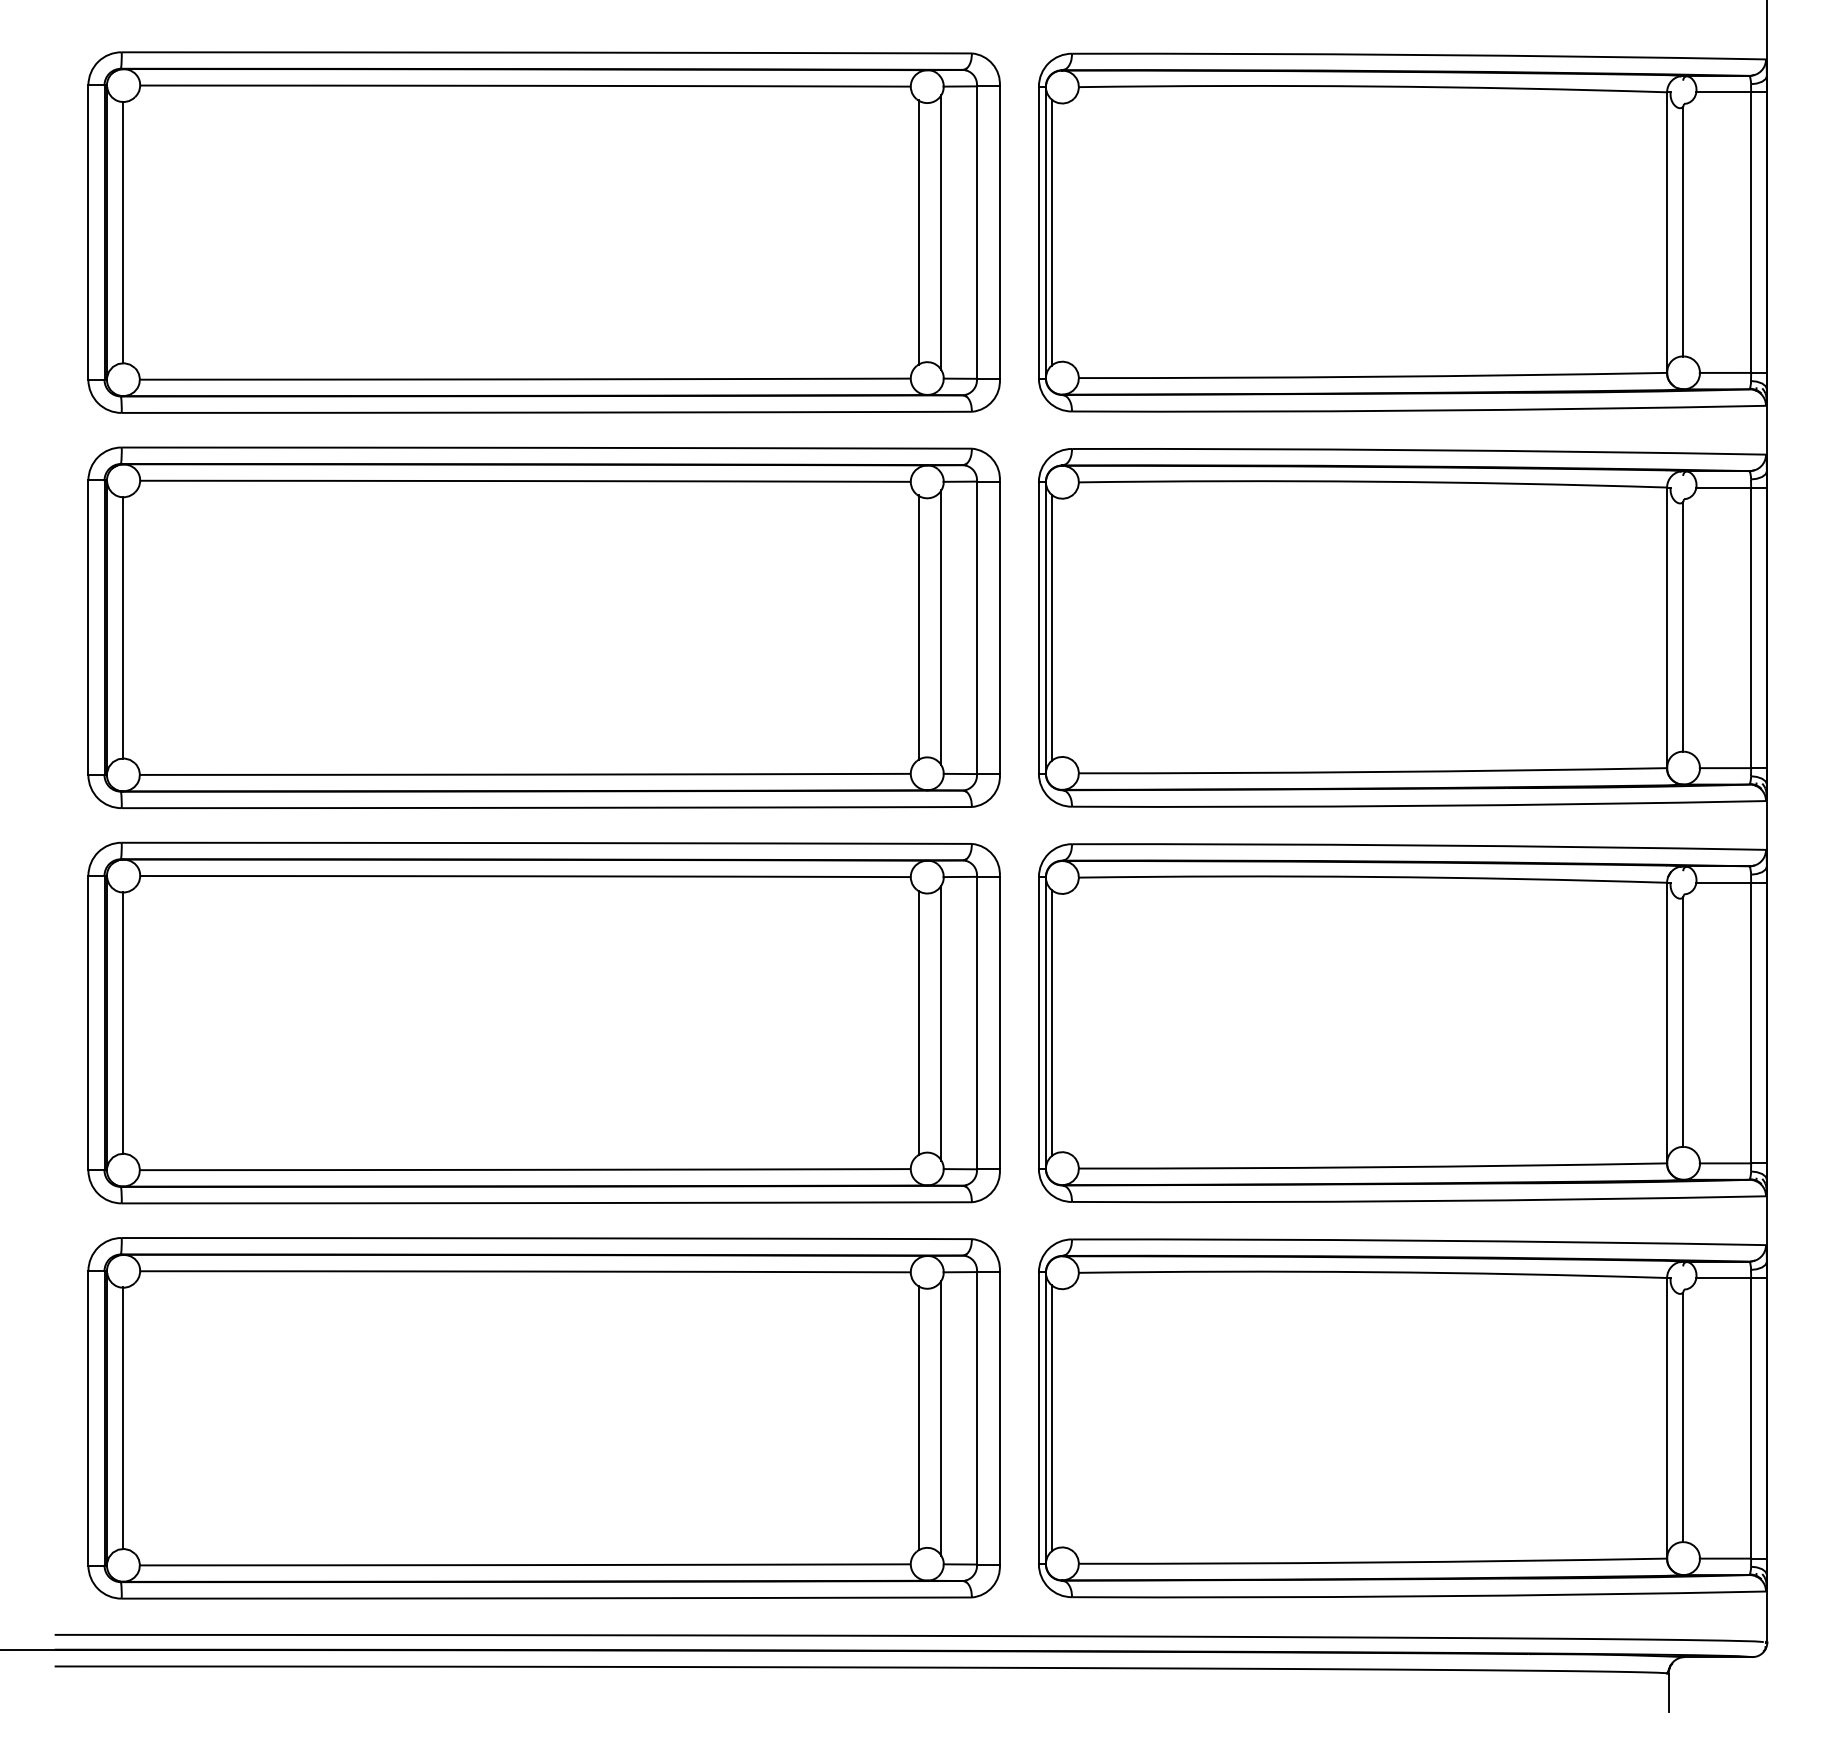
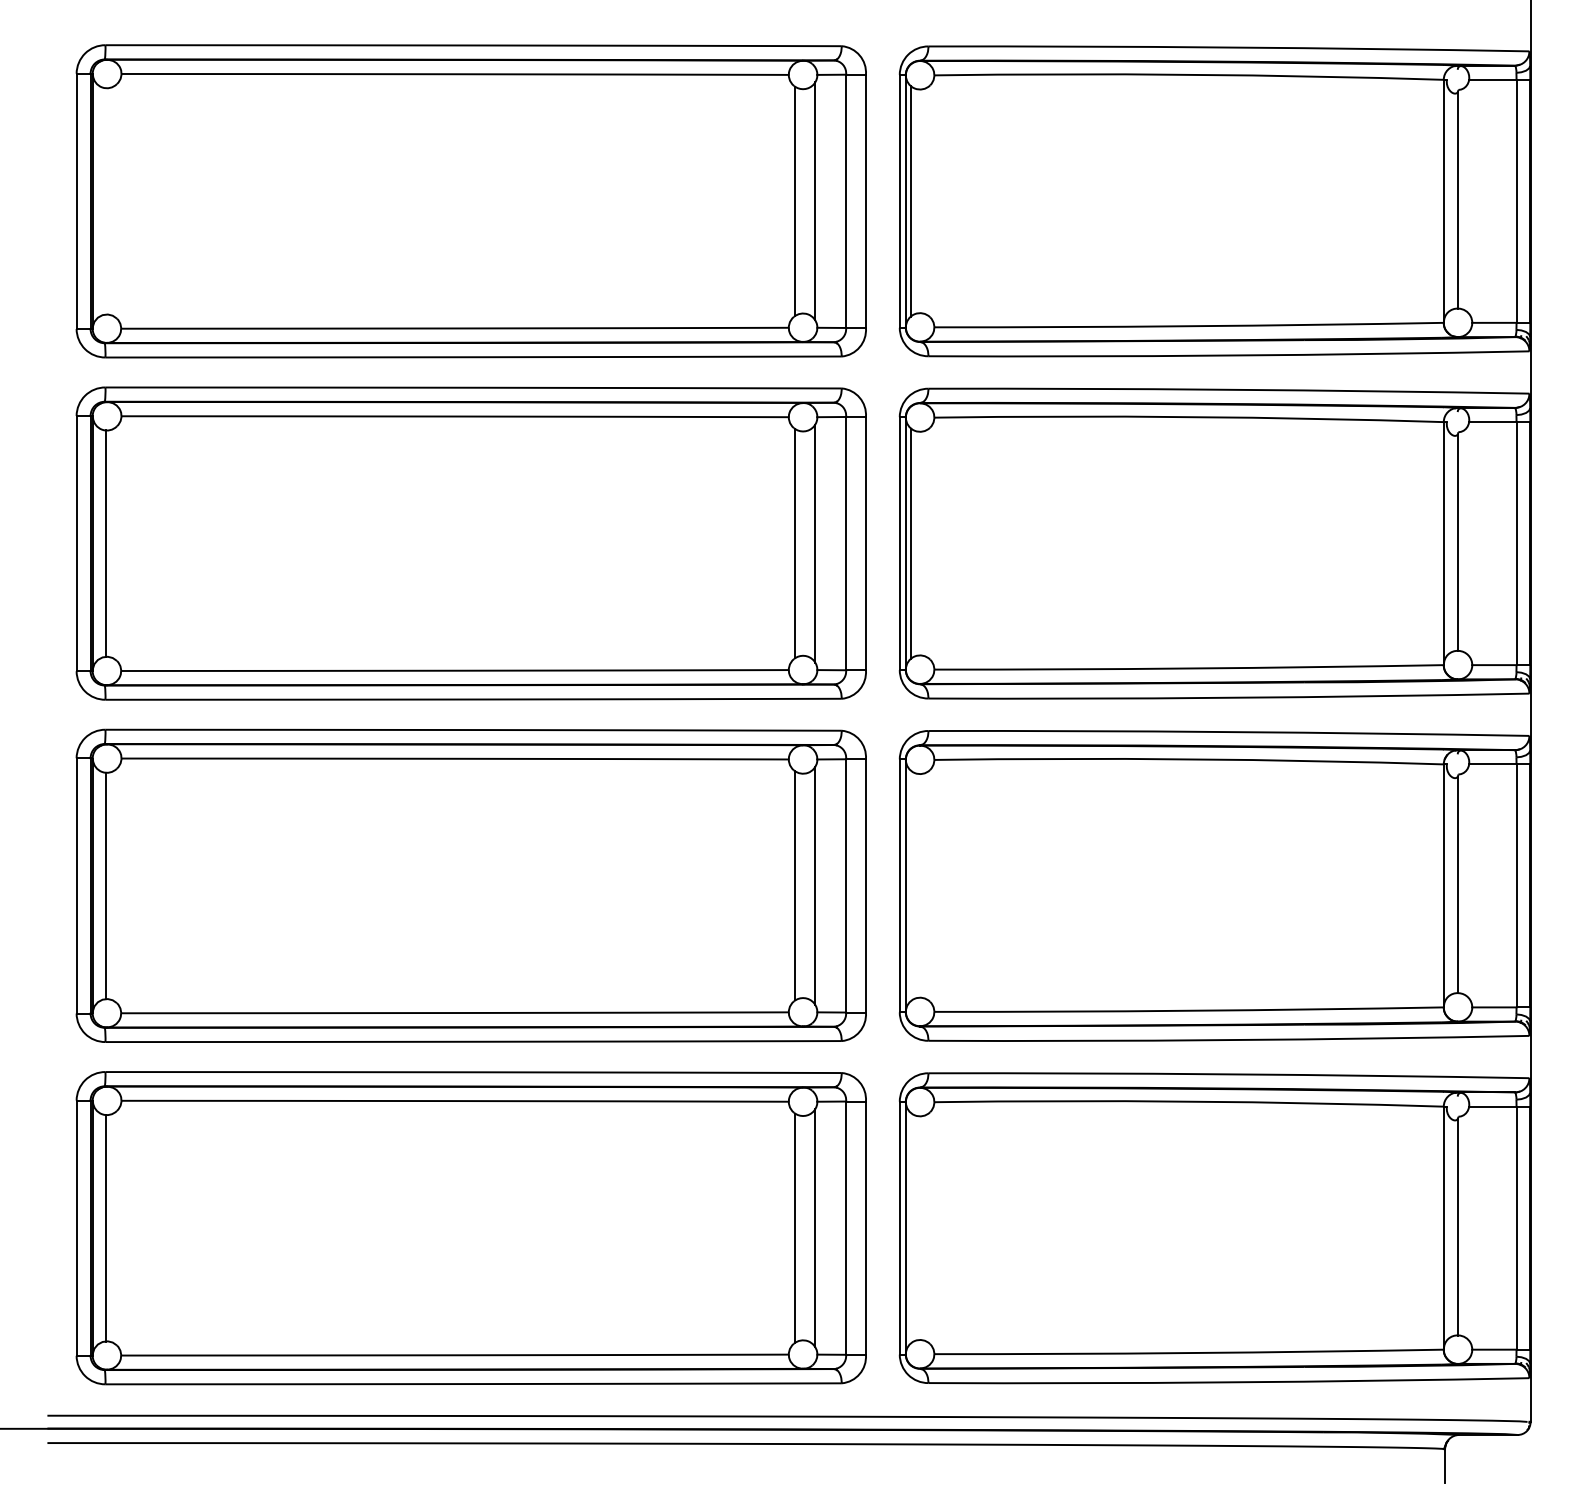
line: (122, 232) -> (106, 201), removed
line: (1052, 1023) -> (911, 886), removed
line: (1052, 1418) -> (911, 1228), removed

